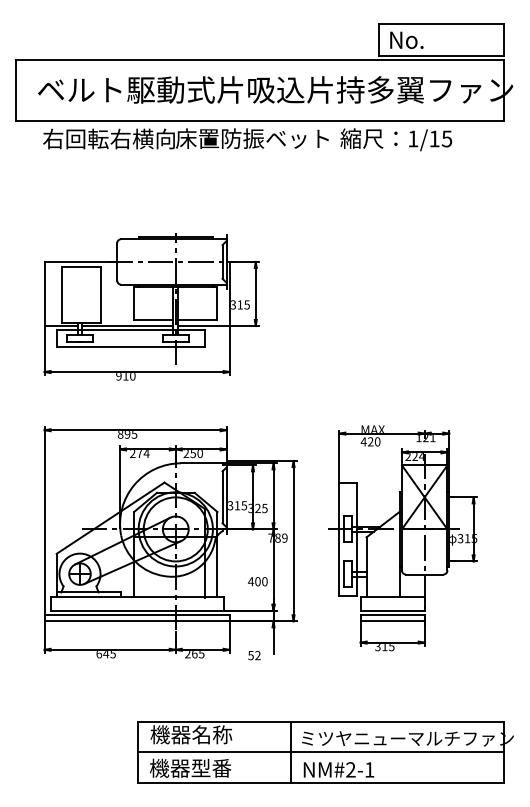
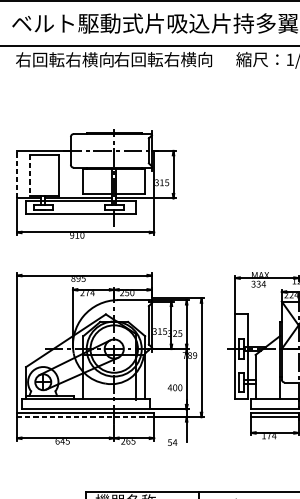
text: (252, 138) -> (171, 59), 床置防振ベット -> 右回転右横向
line: (44, 293) -> (16, 174), solid -> dashed
line: (61, 294) -> (29, 175), solid -> dashed
text: (370, 441) -> (258, 283), 420 -> 334
line: (137, 621) -> (85, 417), solid -> dashed
text: (384, 646) -> (268, 435), 315 -> 174
text: (257, 655) -> (174, 442), 52 -> 54

